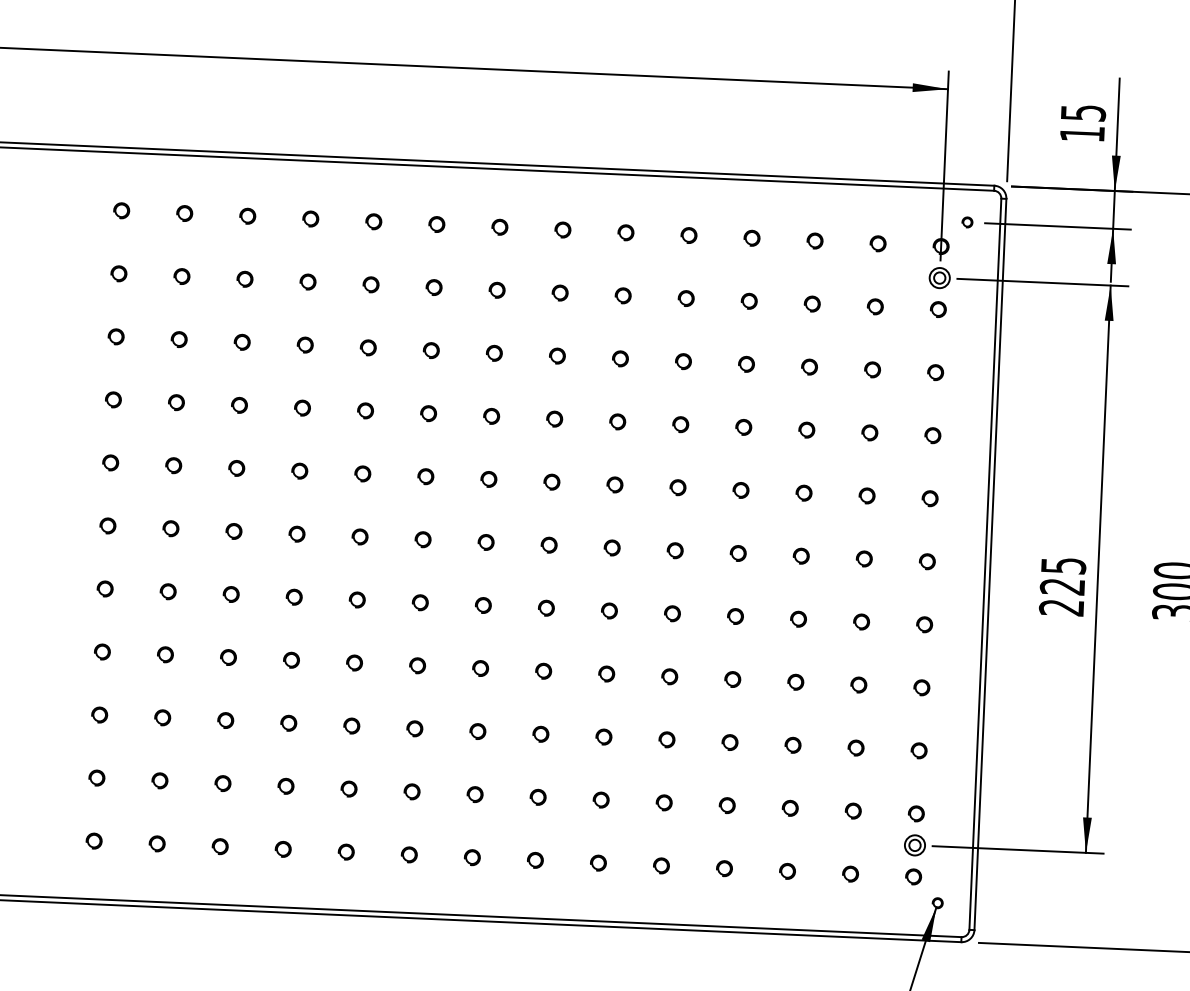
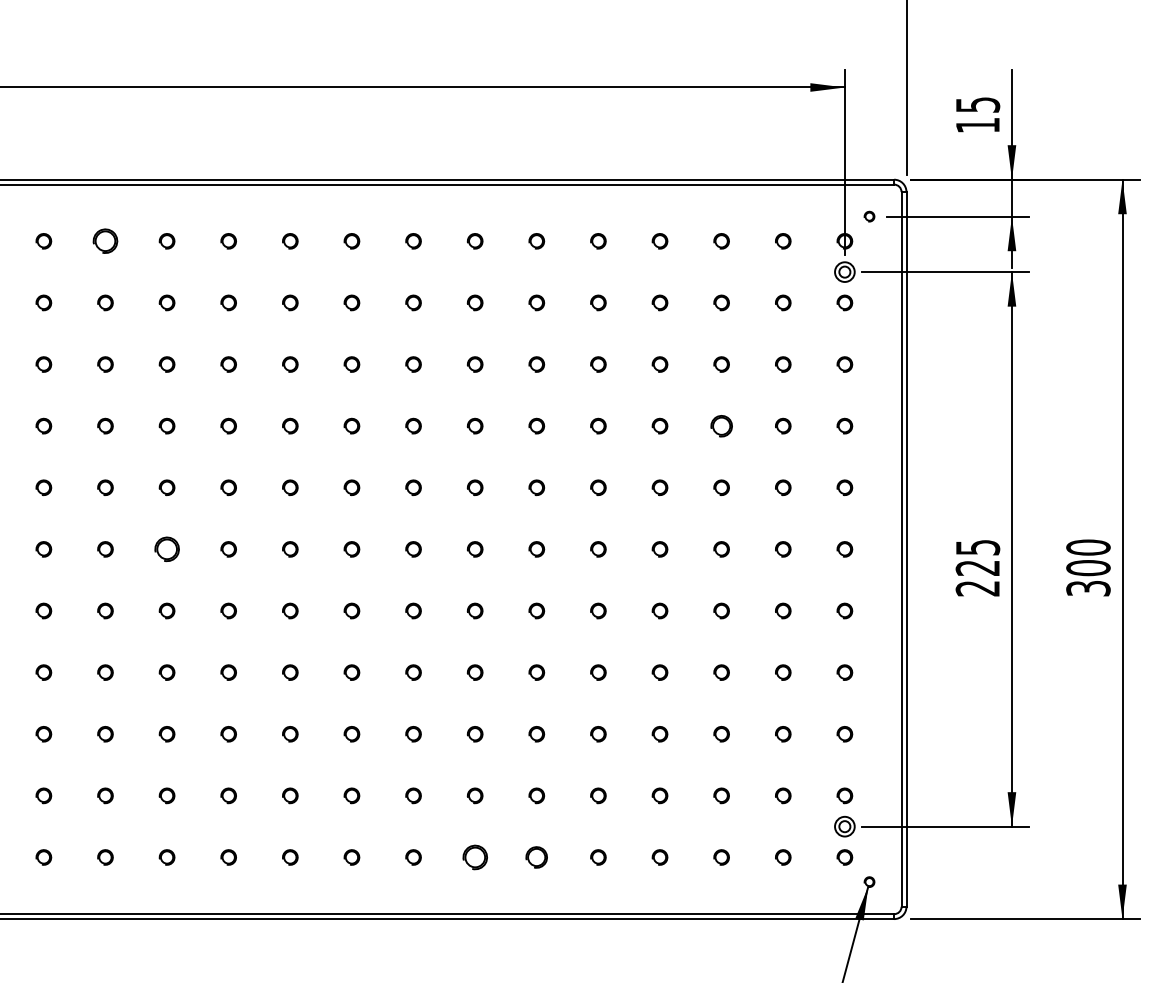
part: (184, 213) -> (105, 241), size x1.6
part: (806, 429) -> (721, 425), size x1.4
part: (233, 531) -> (166, 549), size x1.6
part: (534, 860) -> (474, 857), size x1.6
part: (598, 863) -> (536, 857), size x1.4

